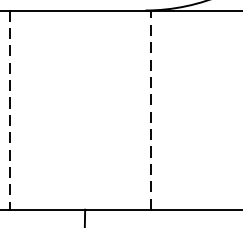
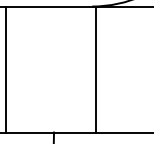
line: (10, 110) -> (6, 69), dashed -> solid
line: (150, 110) -> (95, 69), dashed -> solid

